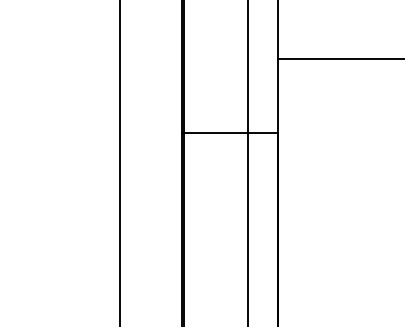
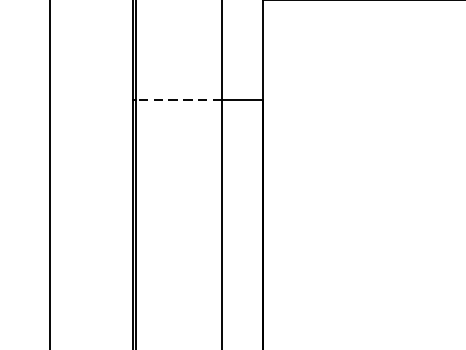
line: (215, 132) -> (178, 99), solid -> dashed

